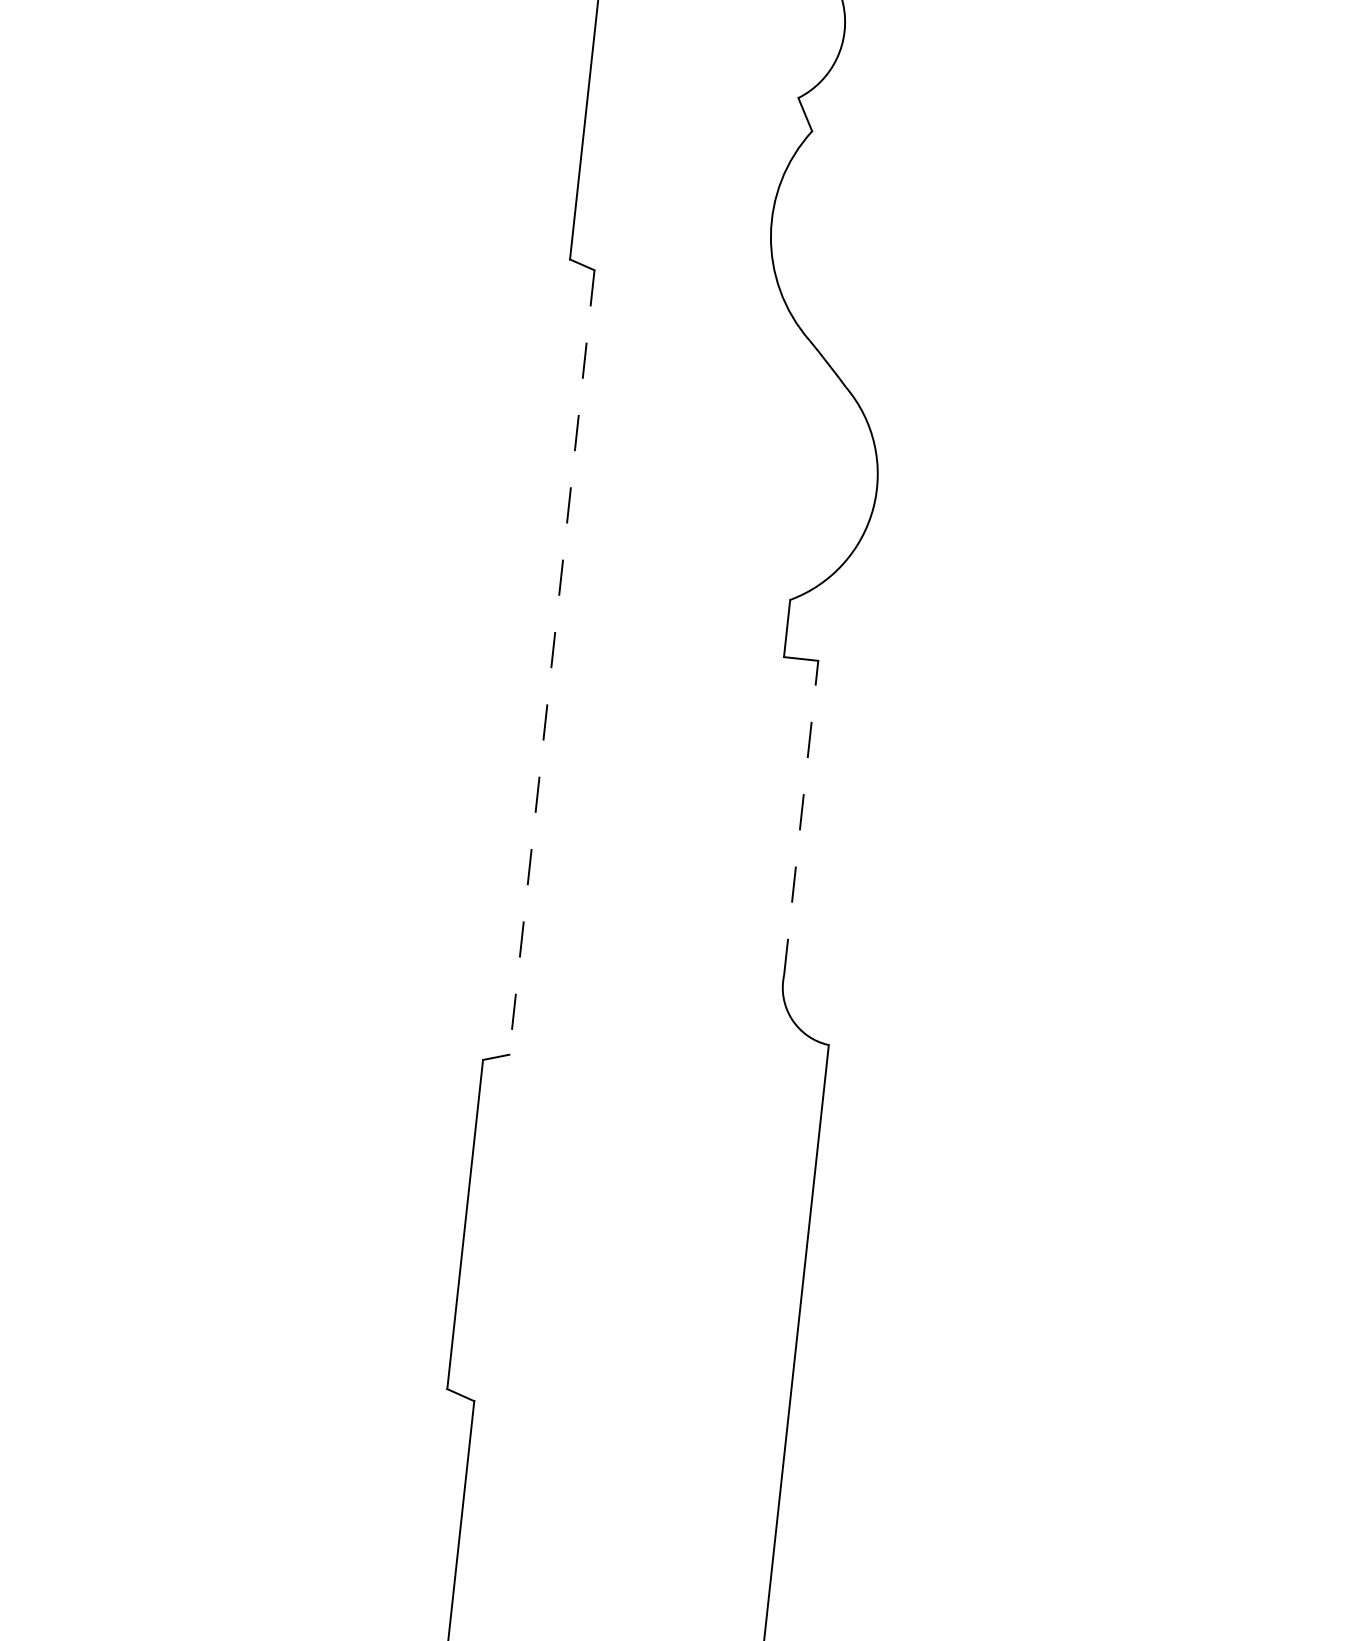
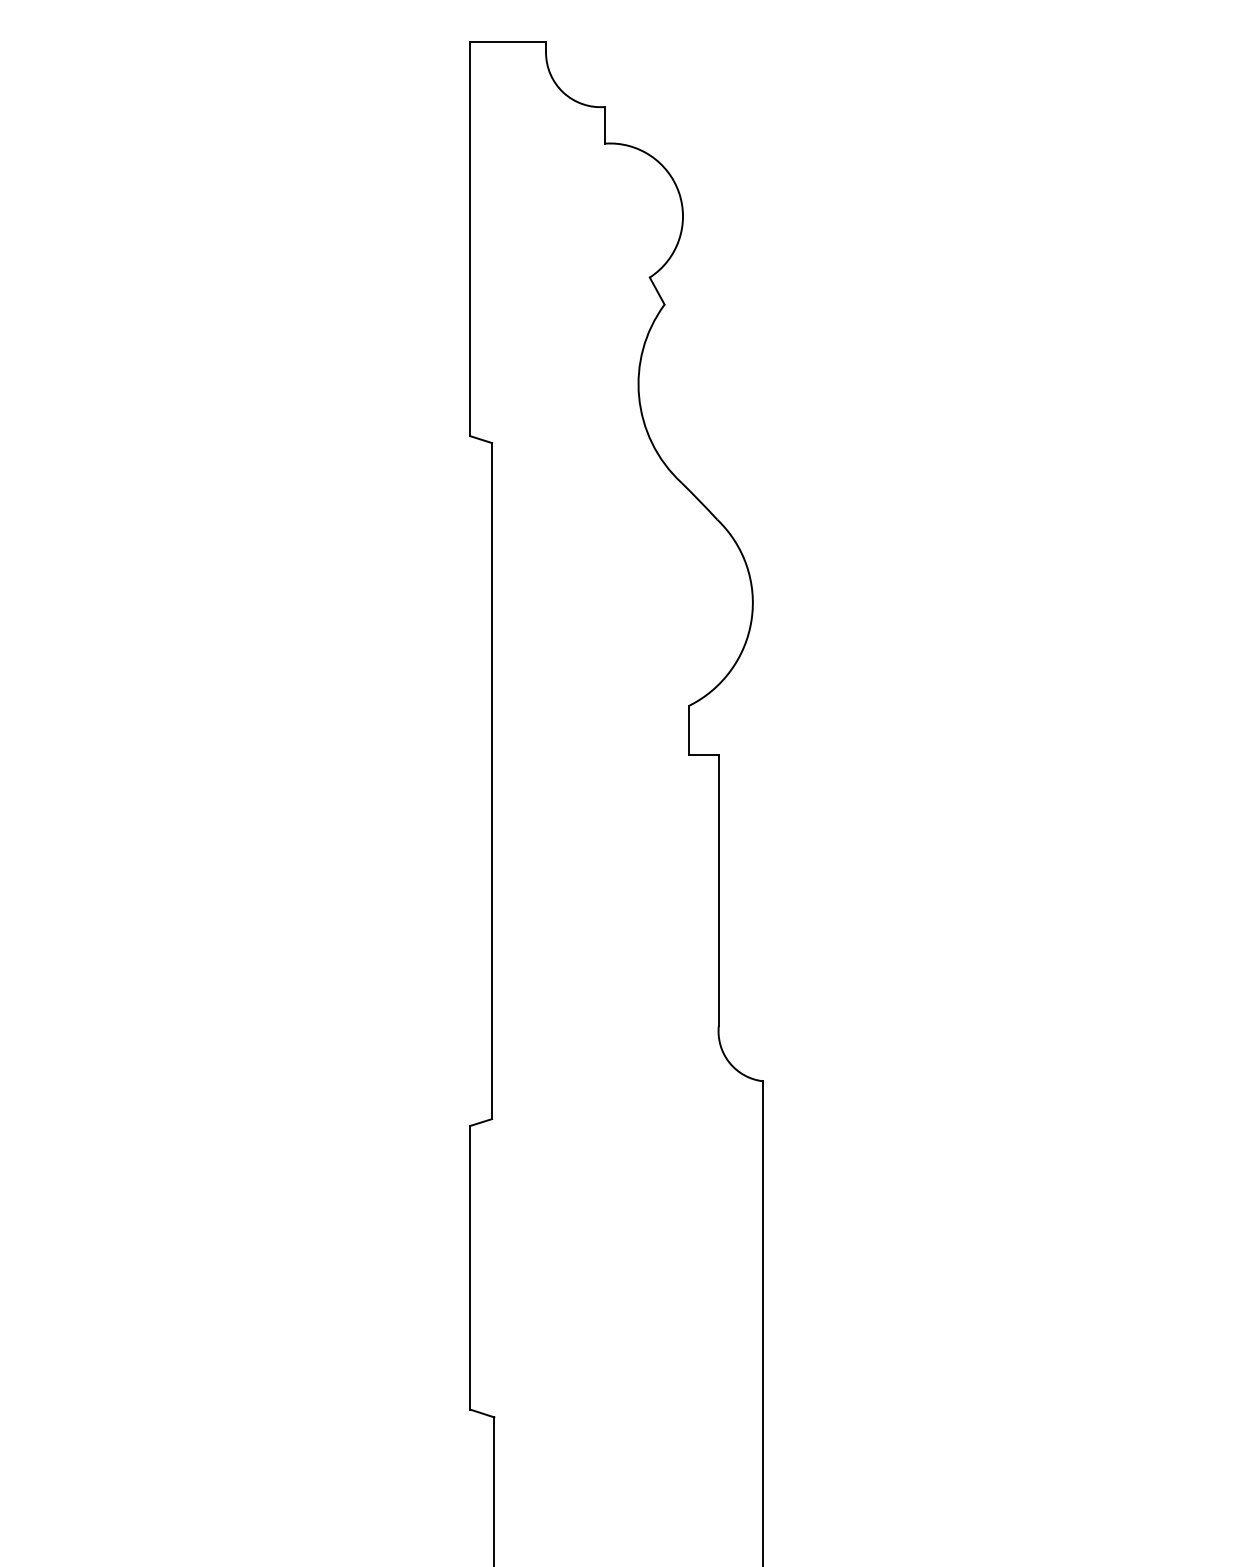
line: (552, 663) -> (492, 781), dashed -> solid
line: (800, 816) -> (718, 889), dashed -> solid

